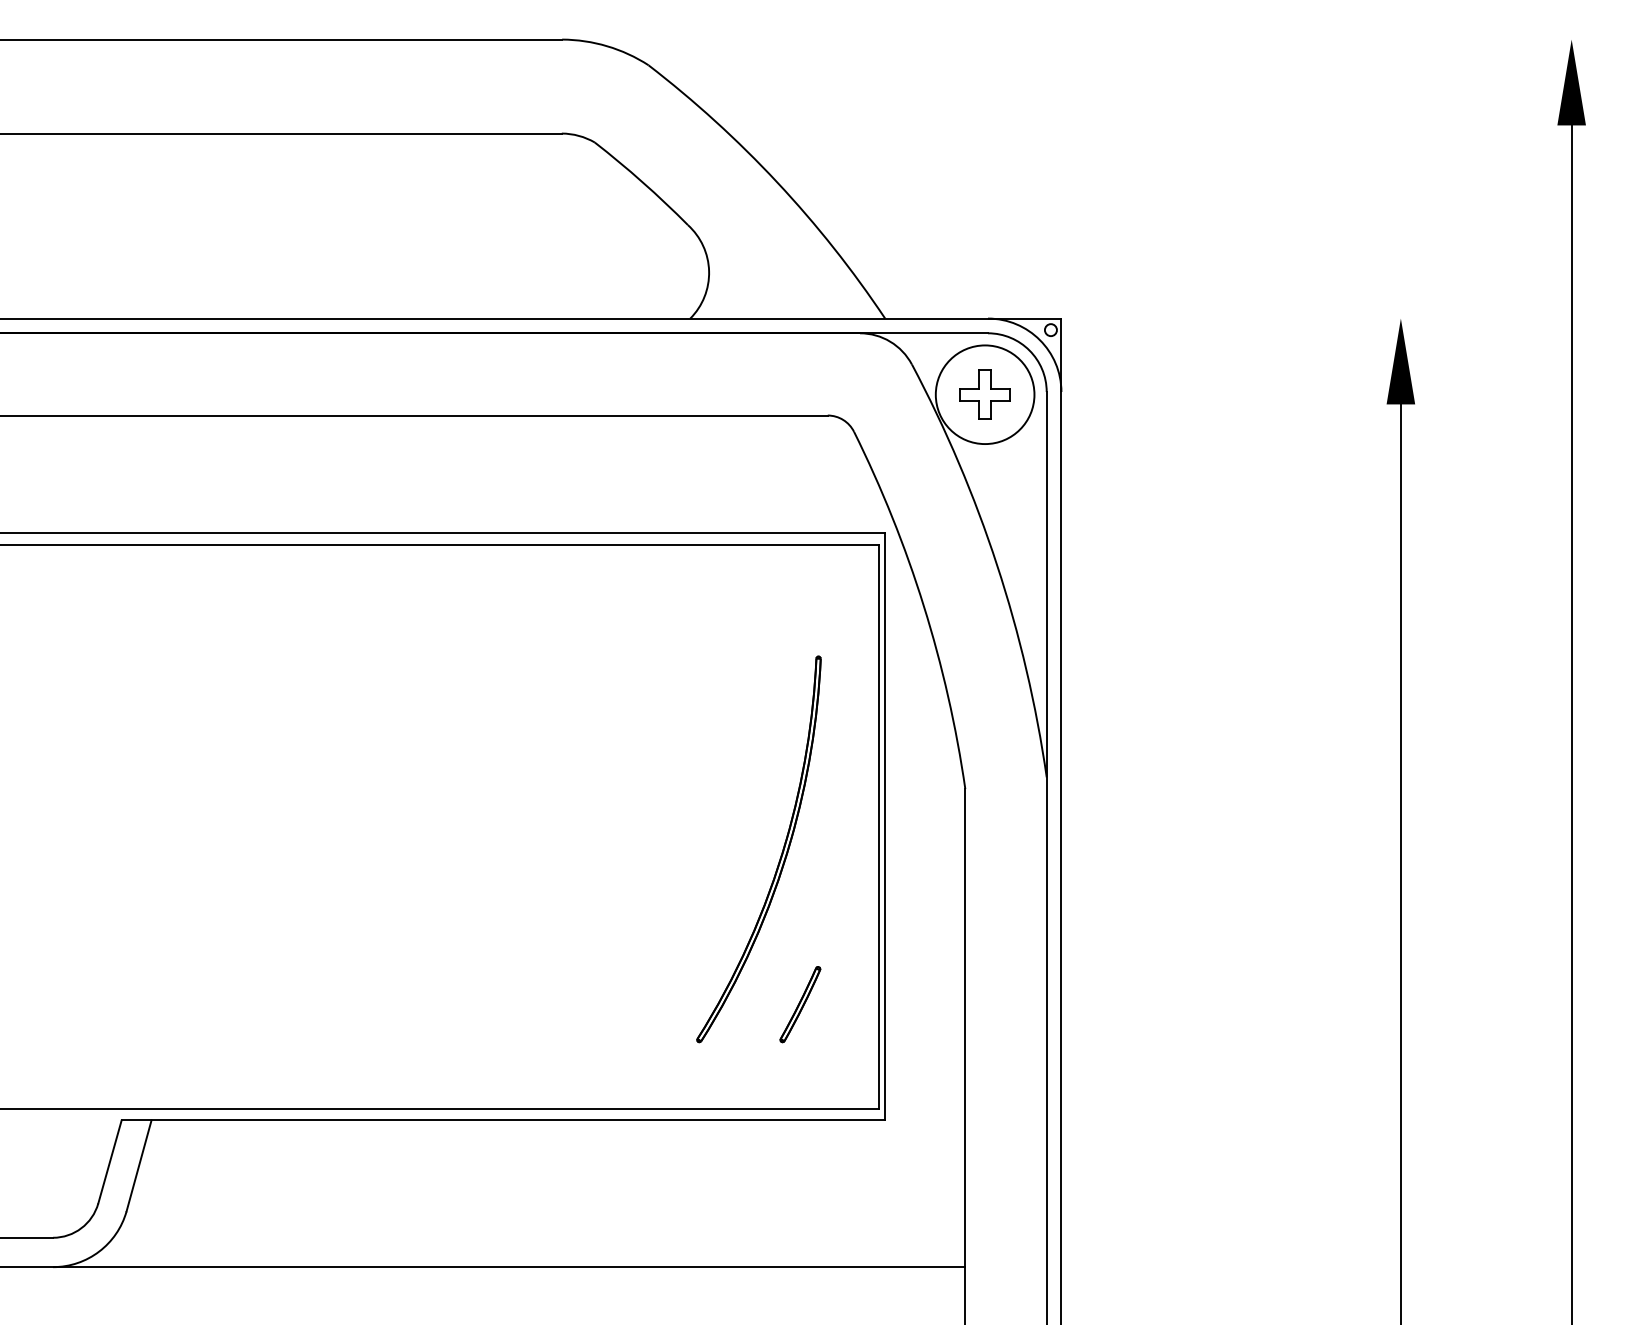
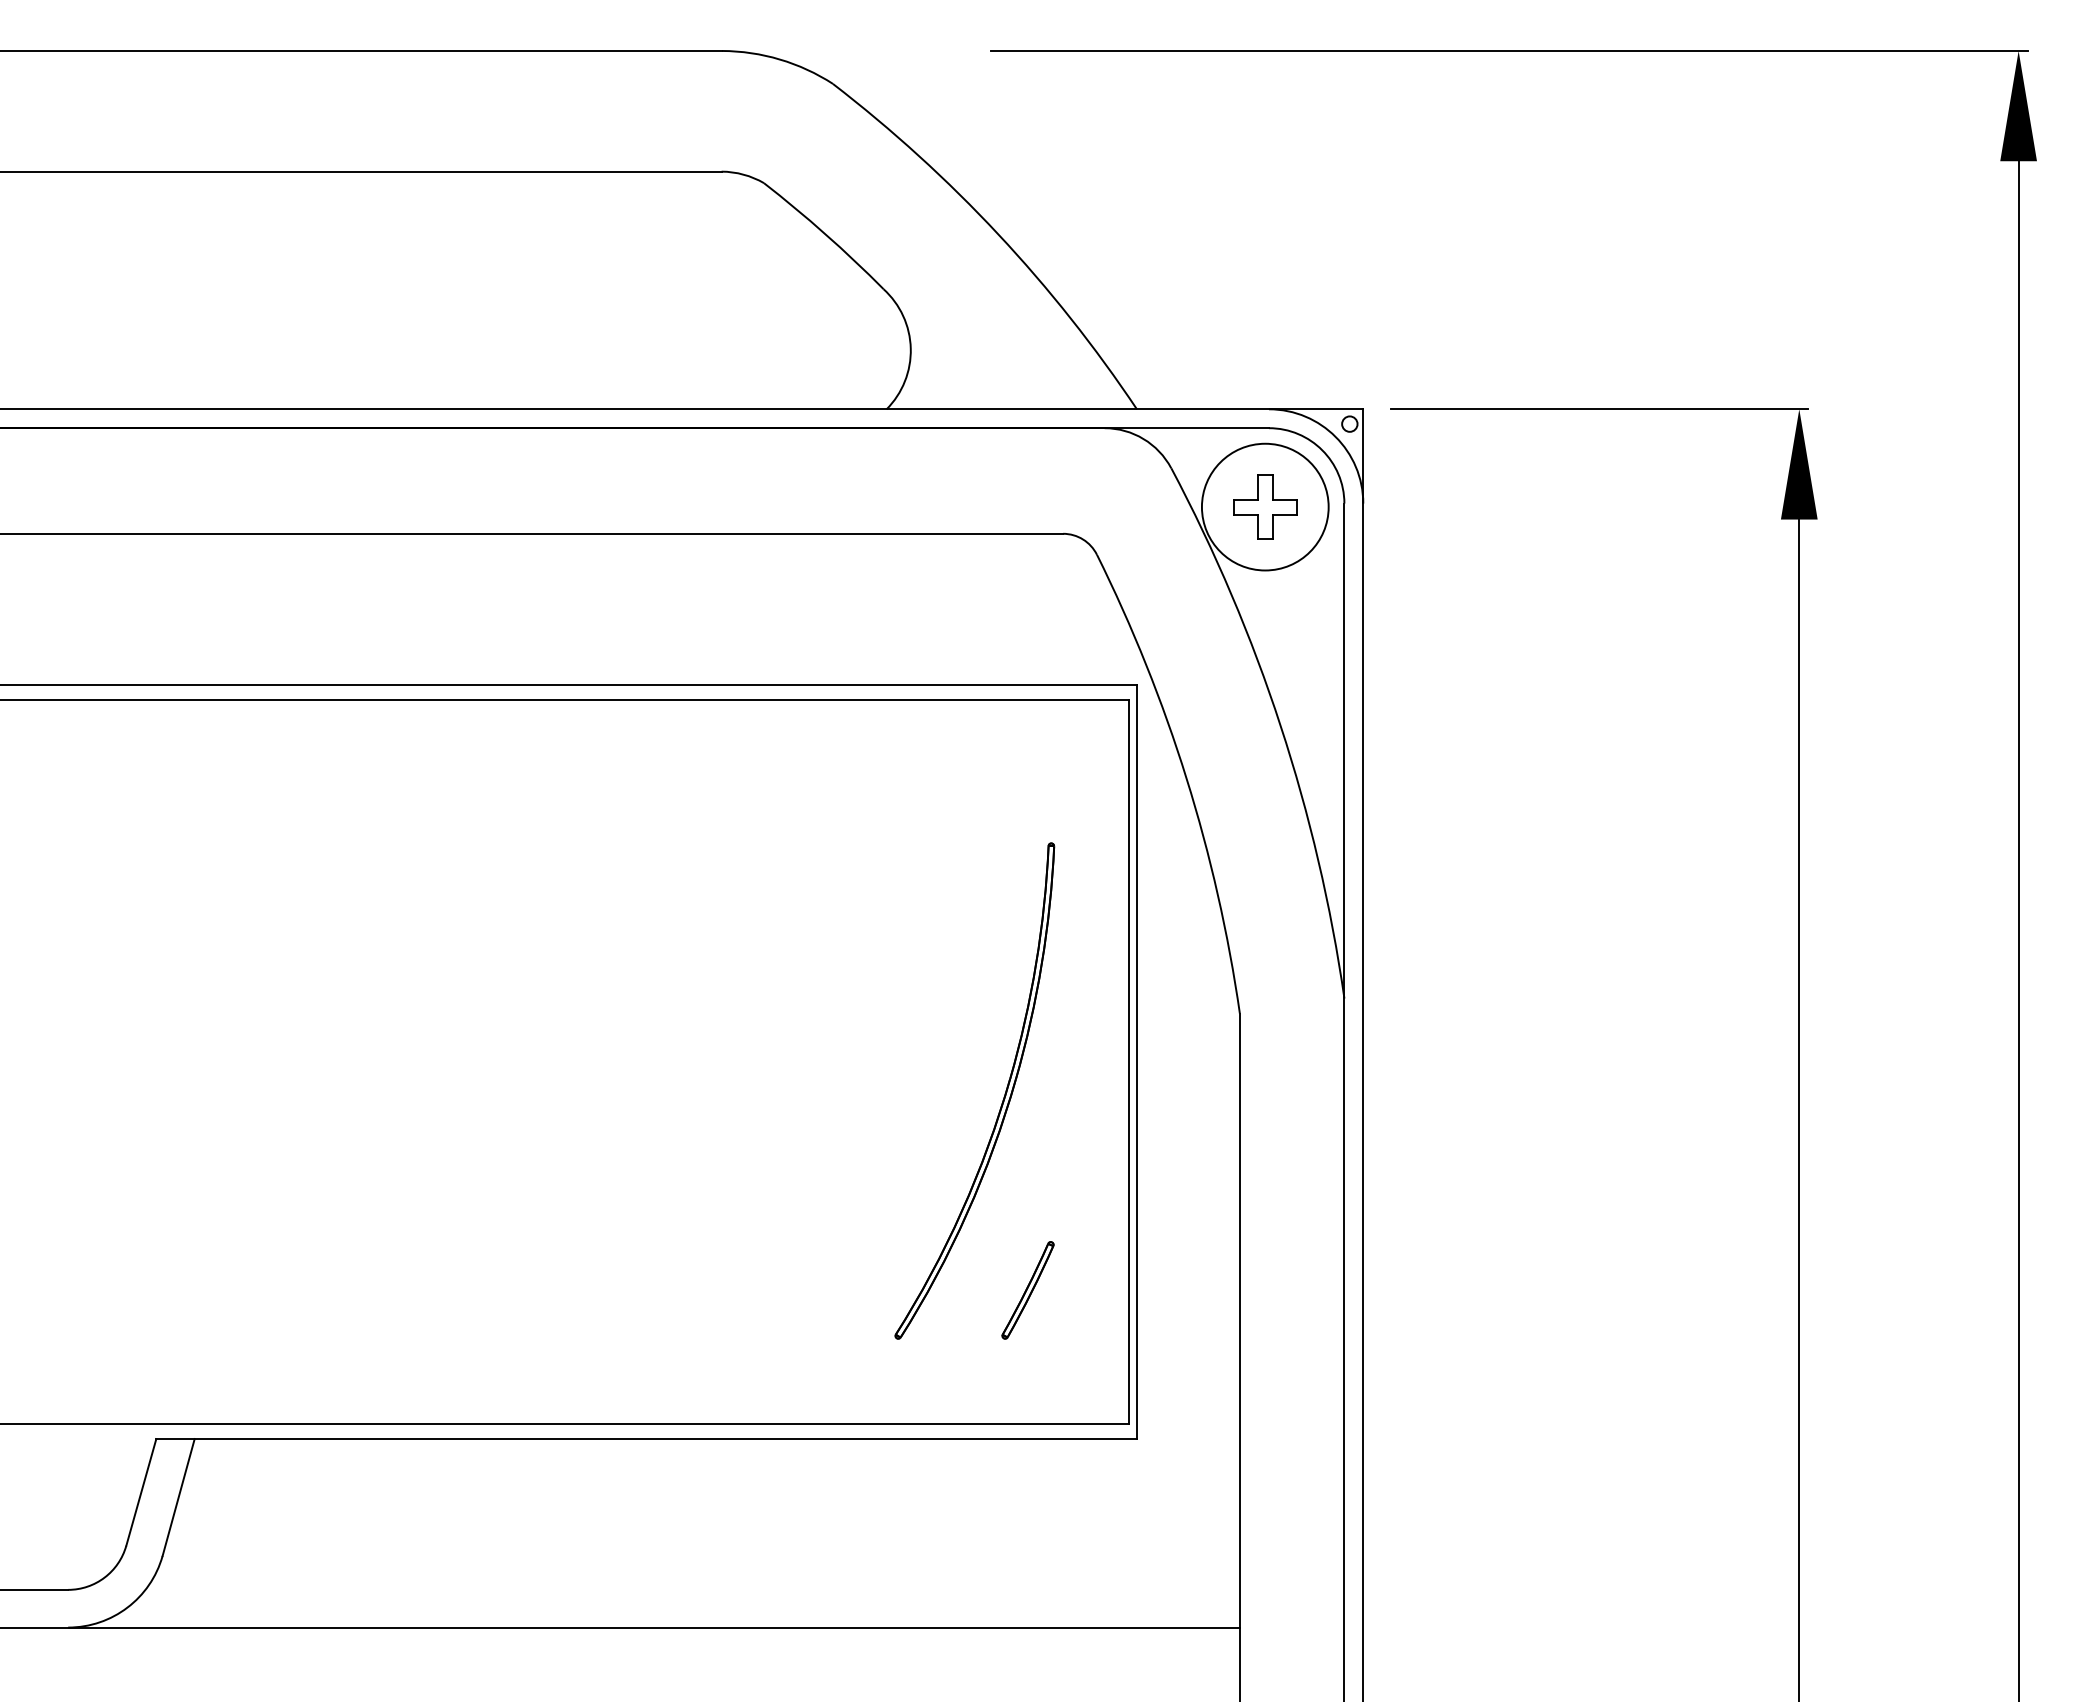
line: (1174, 39) -> (1508, 50), added
line: (1245, 318) -> (1599, 409), added

